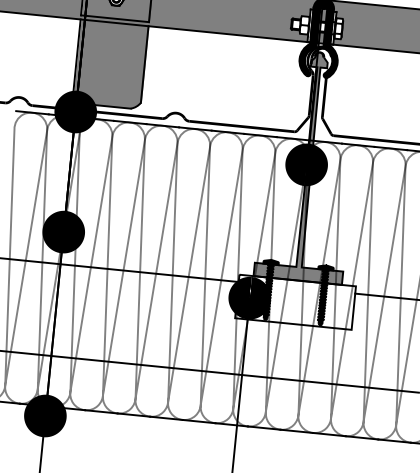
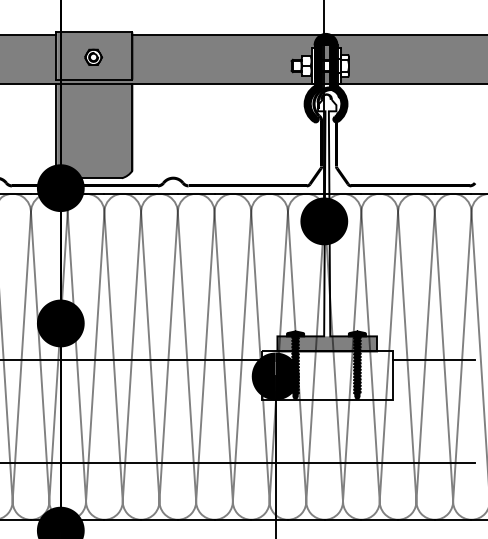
fill: (310, 159) -> (327, 215), removed

